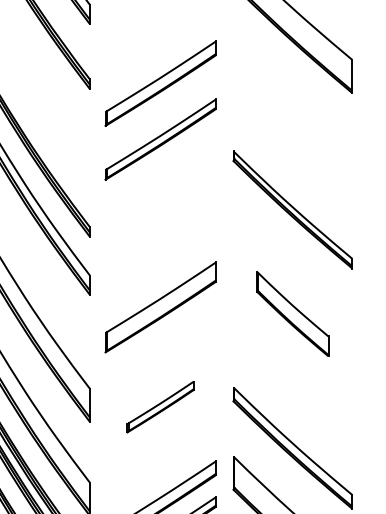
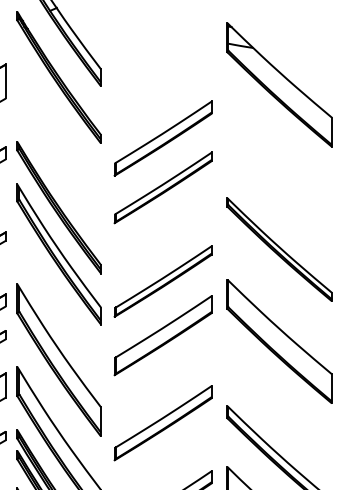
part: (159, 246) -> (162, 281), added
part: (292, 314) -> (279, 341), size x1.67
part: (159, 407) -> (162, 423), size x1.67

